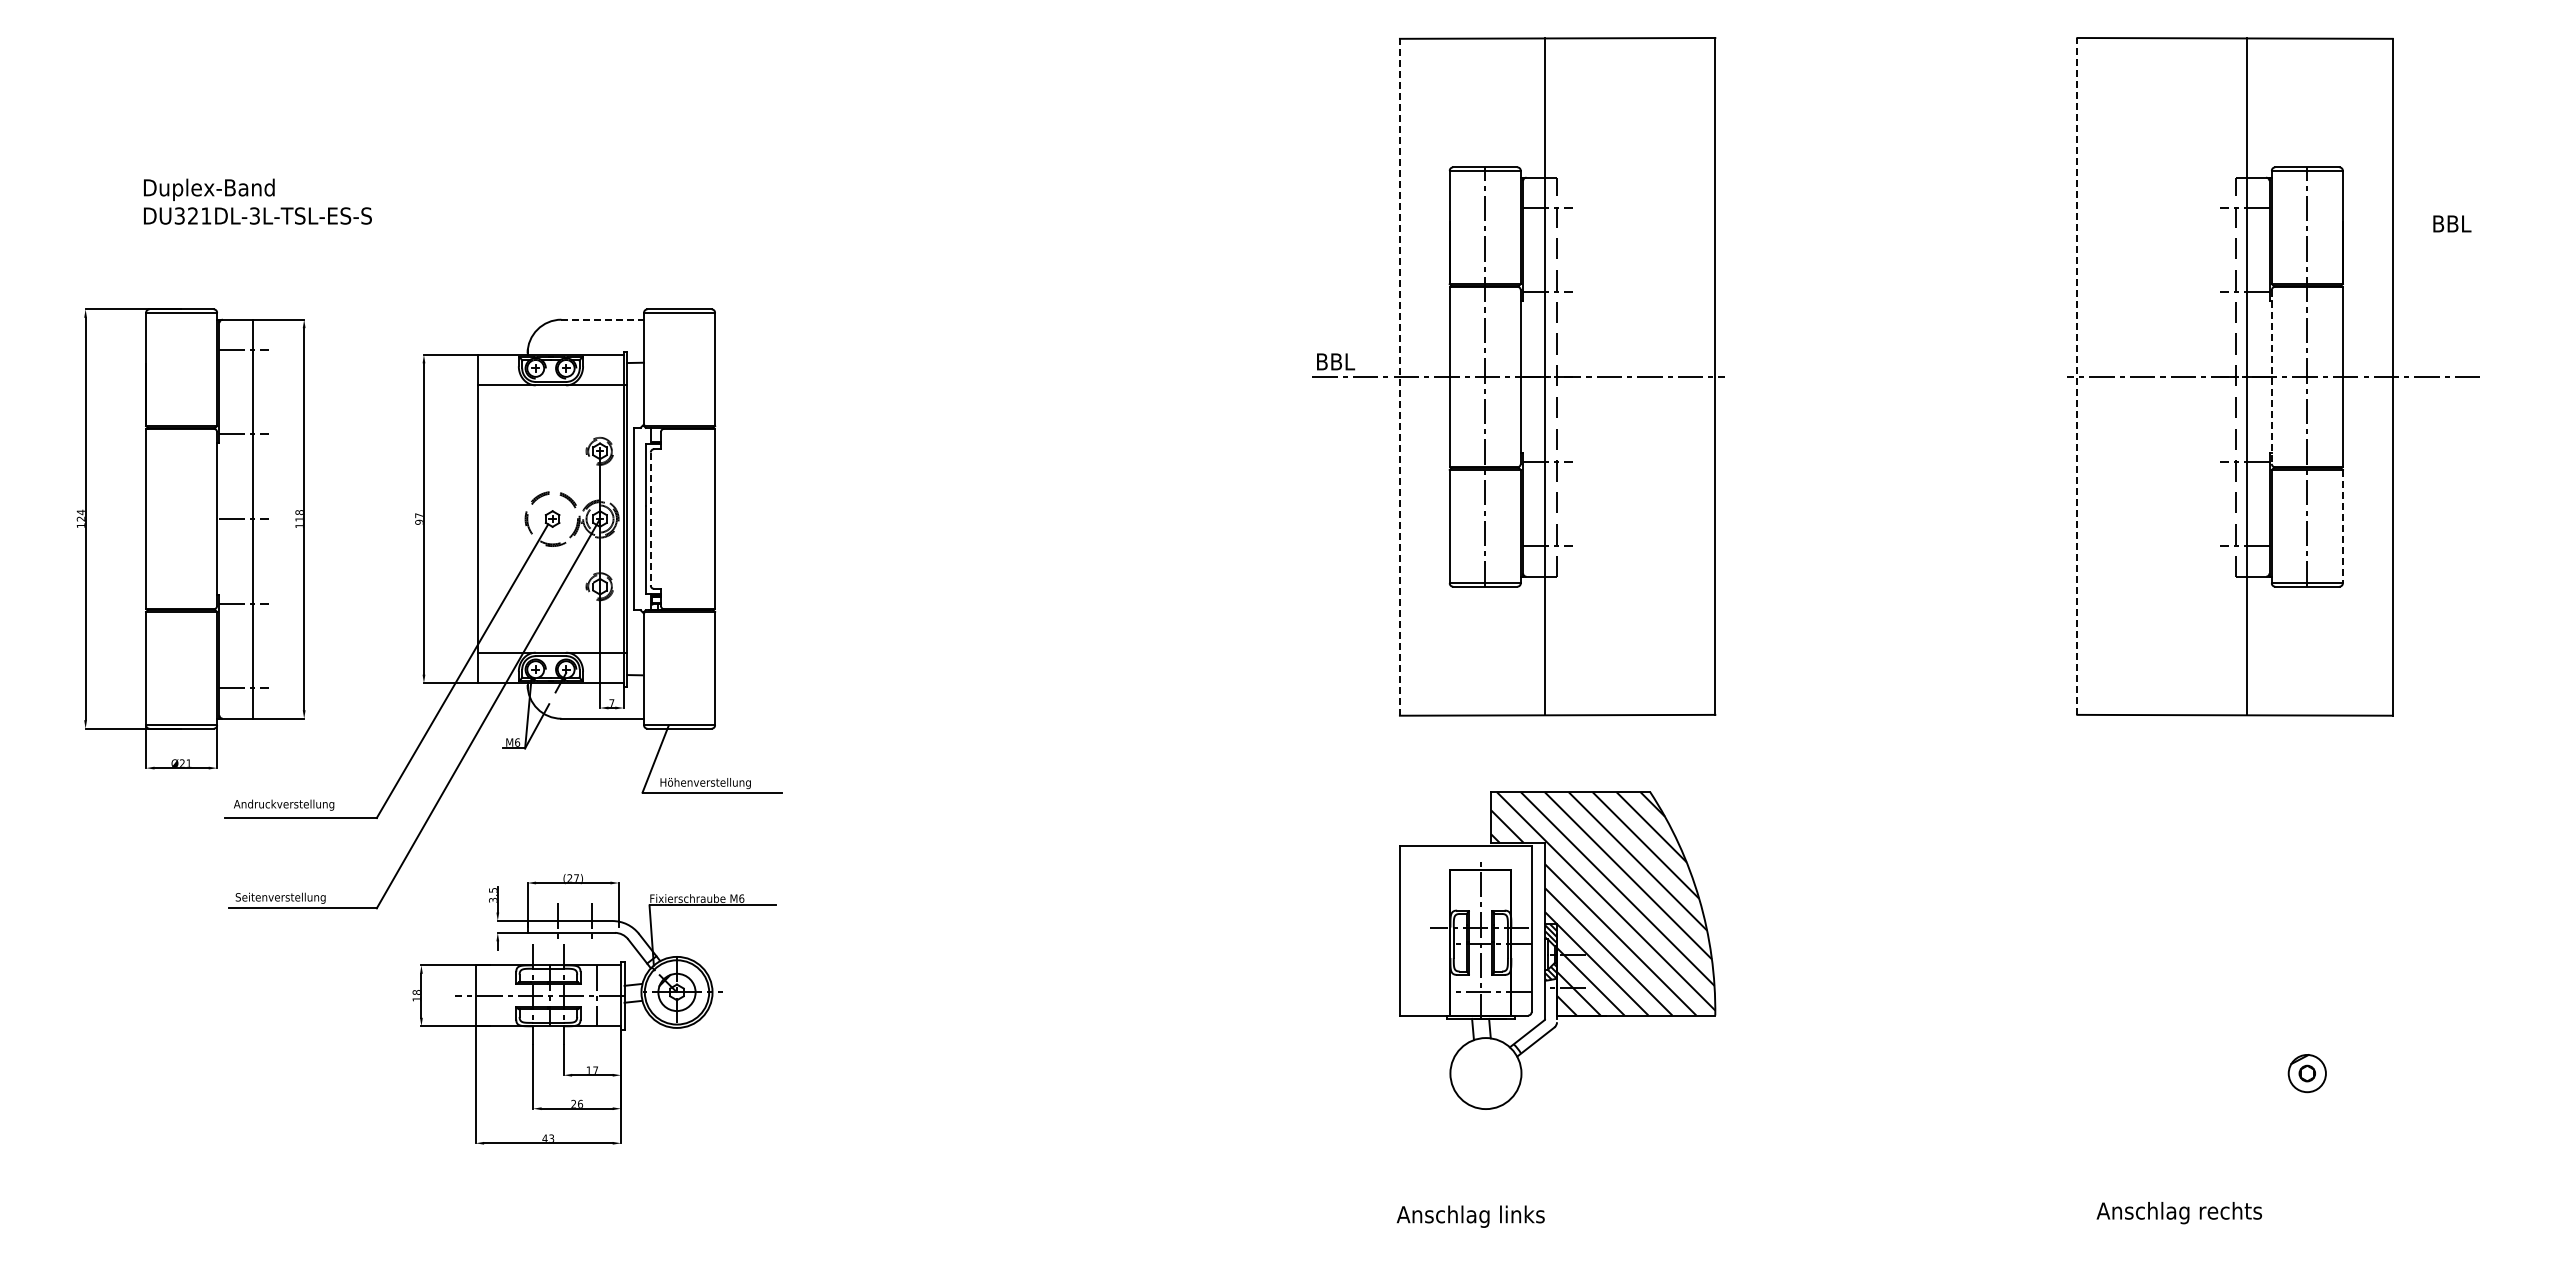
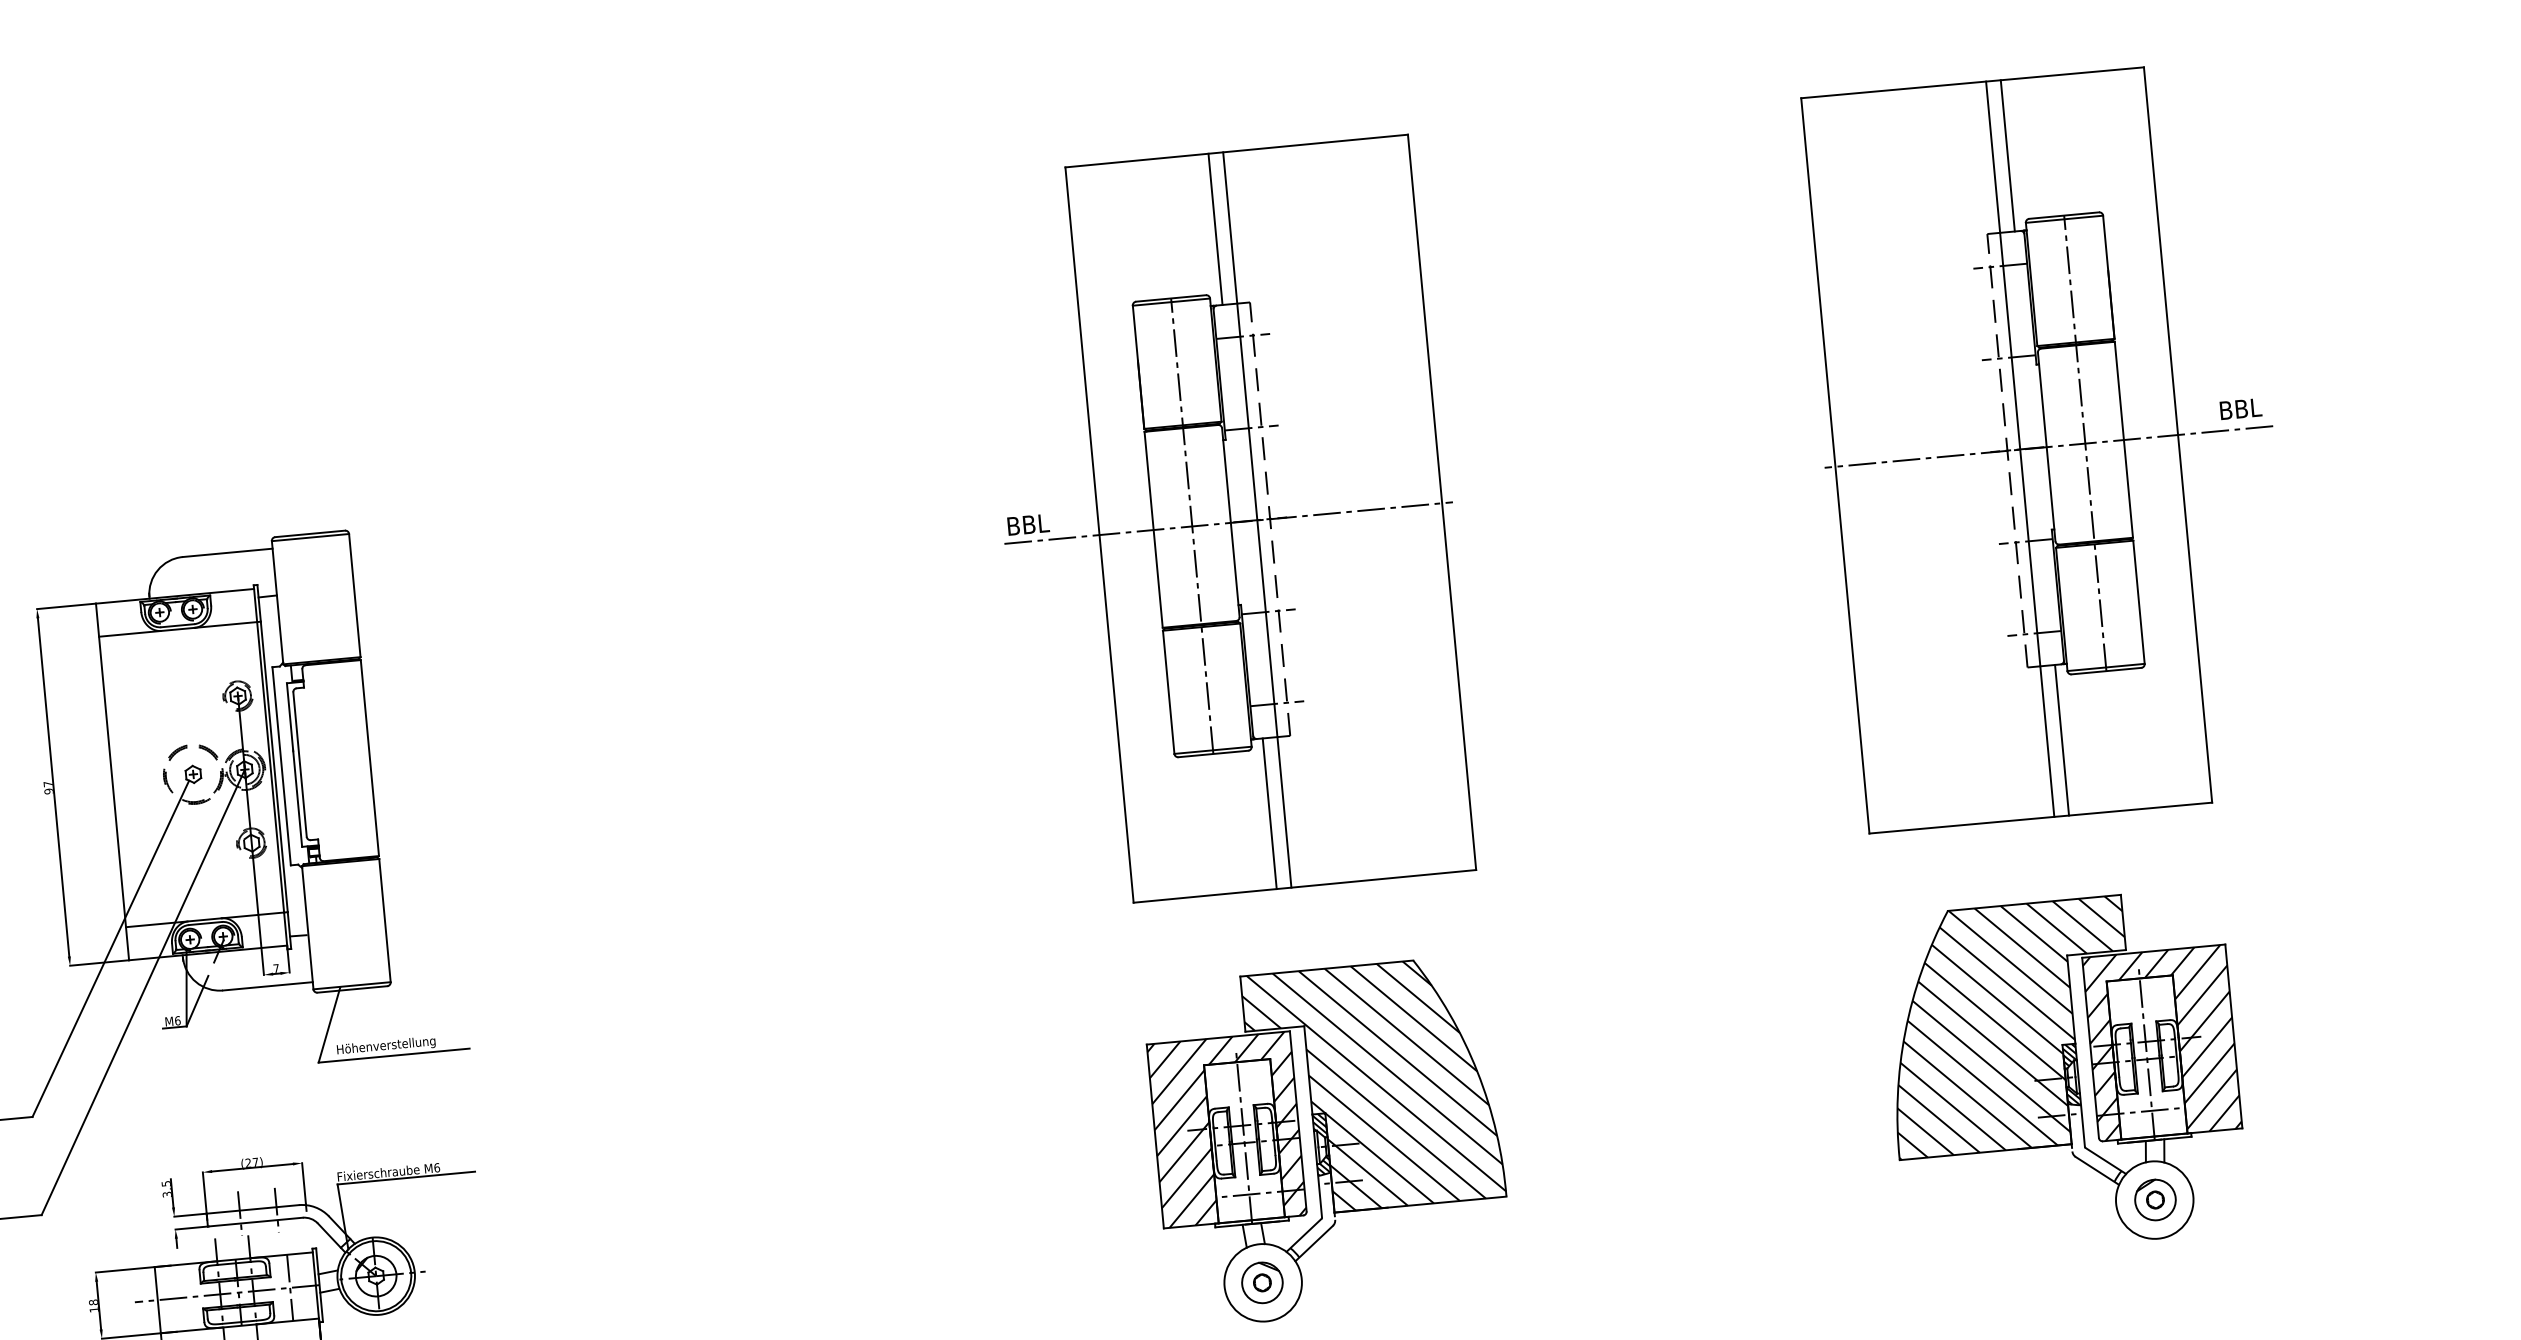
line: (1531, 107) -> (1215, 228), added
line: (2260, 107) -> (2007, 155), added
text: (2452, 223) -> (2241, 408), moved
line: (603, 319) -> (228, 552), dashed -> solid
line: (2077, 375) -> (1835, 464), dashed -> solid
line: (1399, 376) -> (1099, 534), dashed -> solid
line: (2271, 377) -> (2046, 447), dashed -> solid
line: (650, 519) -> (299, 765), dashed -> solid
line: (2342, 526) -> (2138, 602), dashed -> solid
line: (1531, 645) -> (1269, 813), added
line: (2260, 645) -> (2061, 739), added
hatch: (1465, 930) -> (1226, 1129), added
part: (2234, 950) -> (2063, 1073), added
part: (1484, 1073) -> (1261, 1282), added

